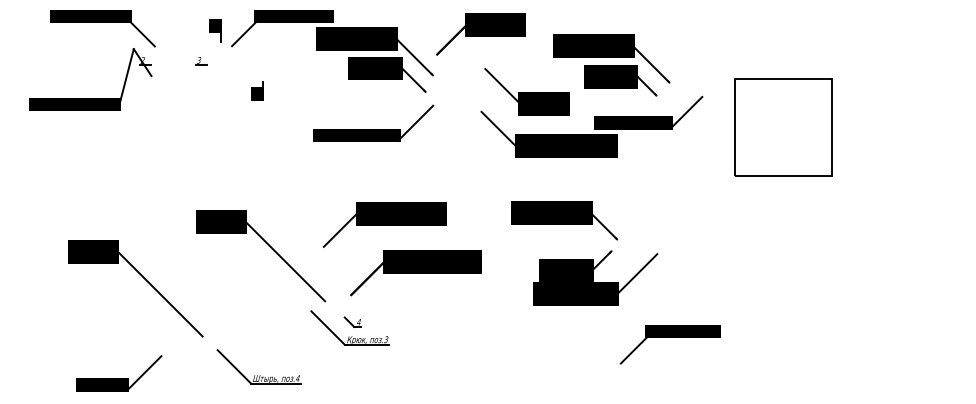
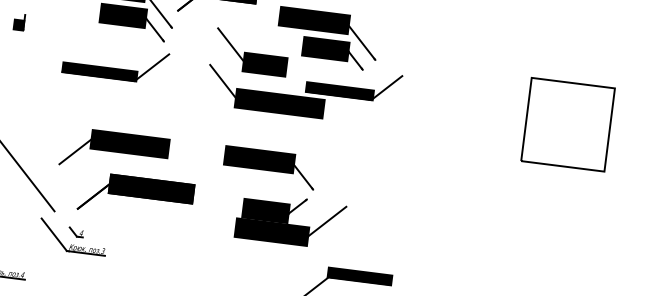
part: (783, 127) -> (568, 124), moved

